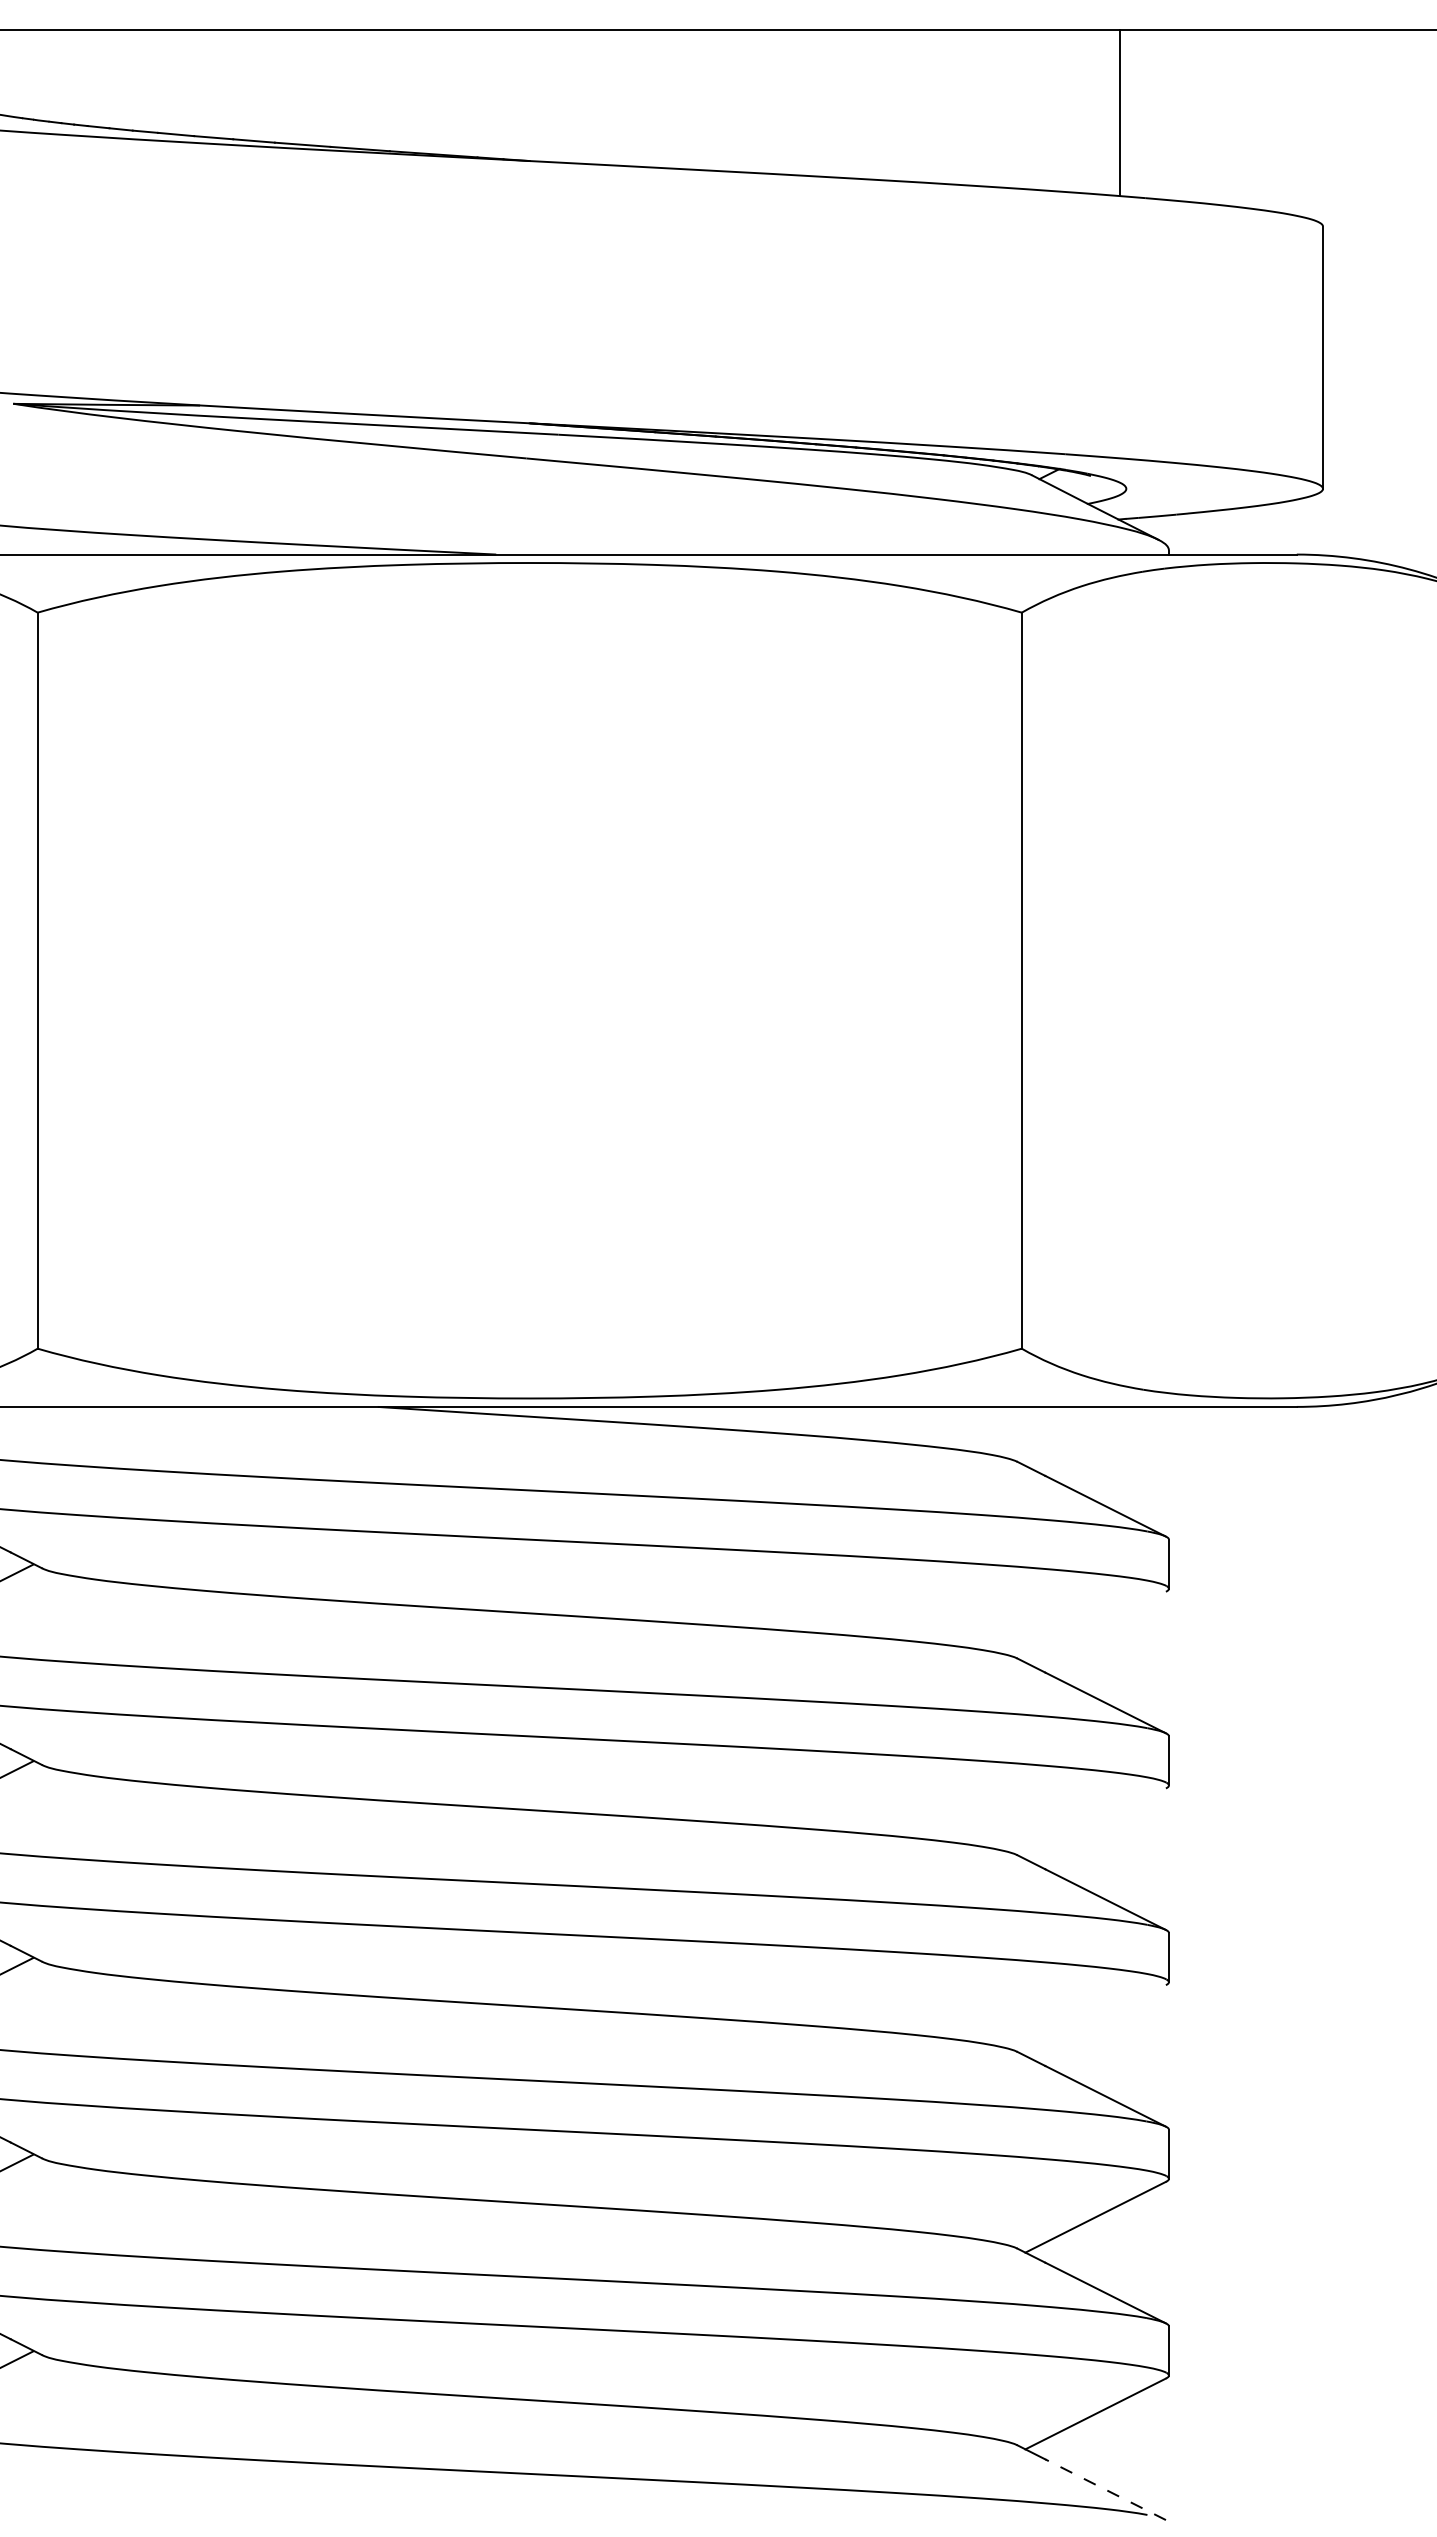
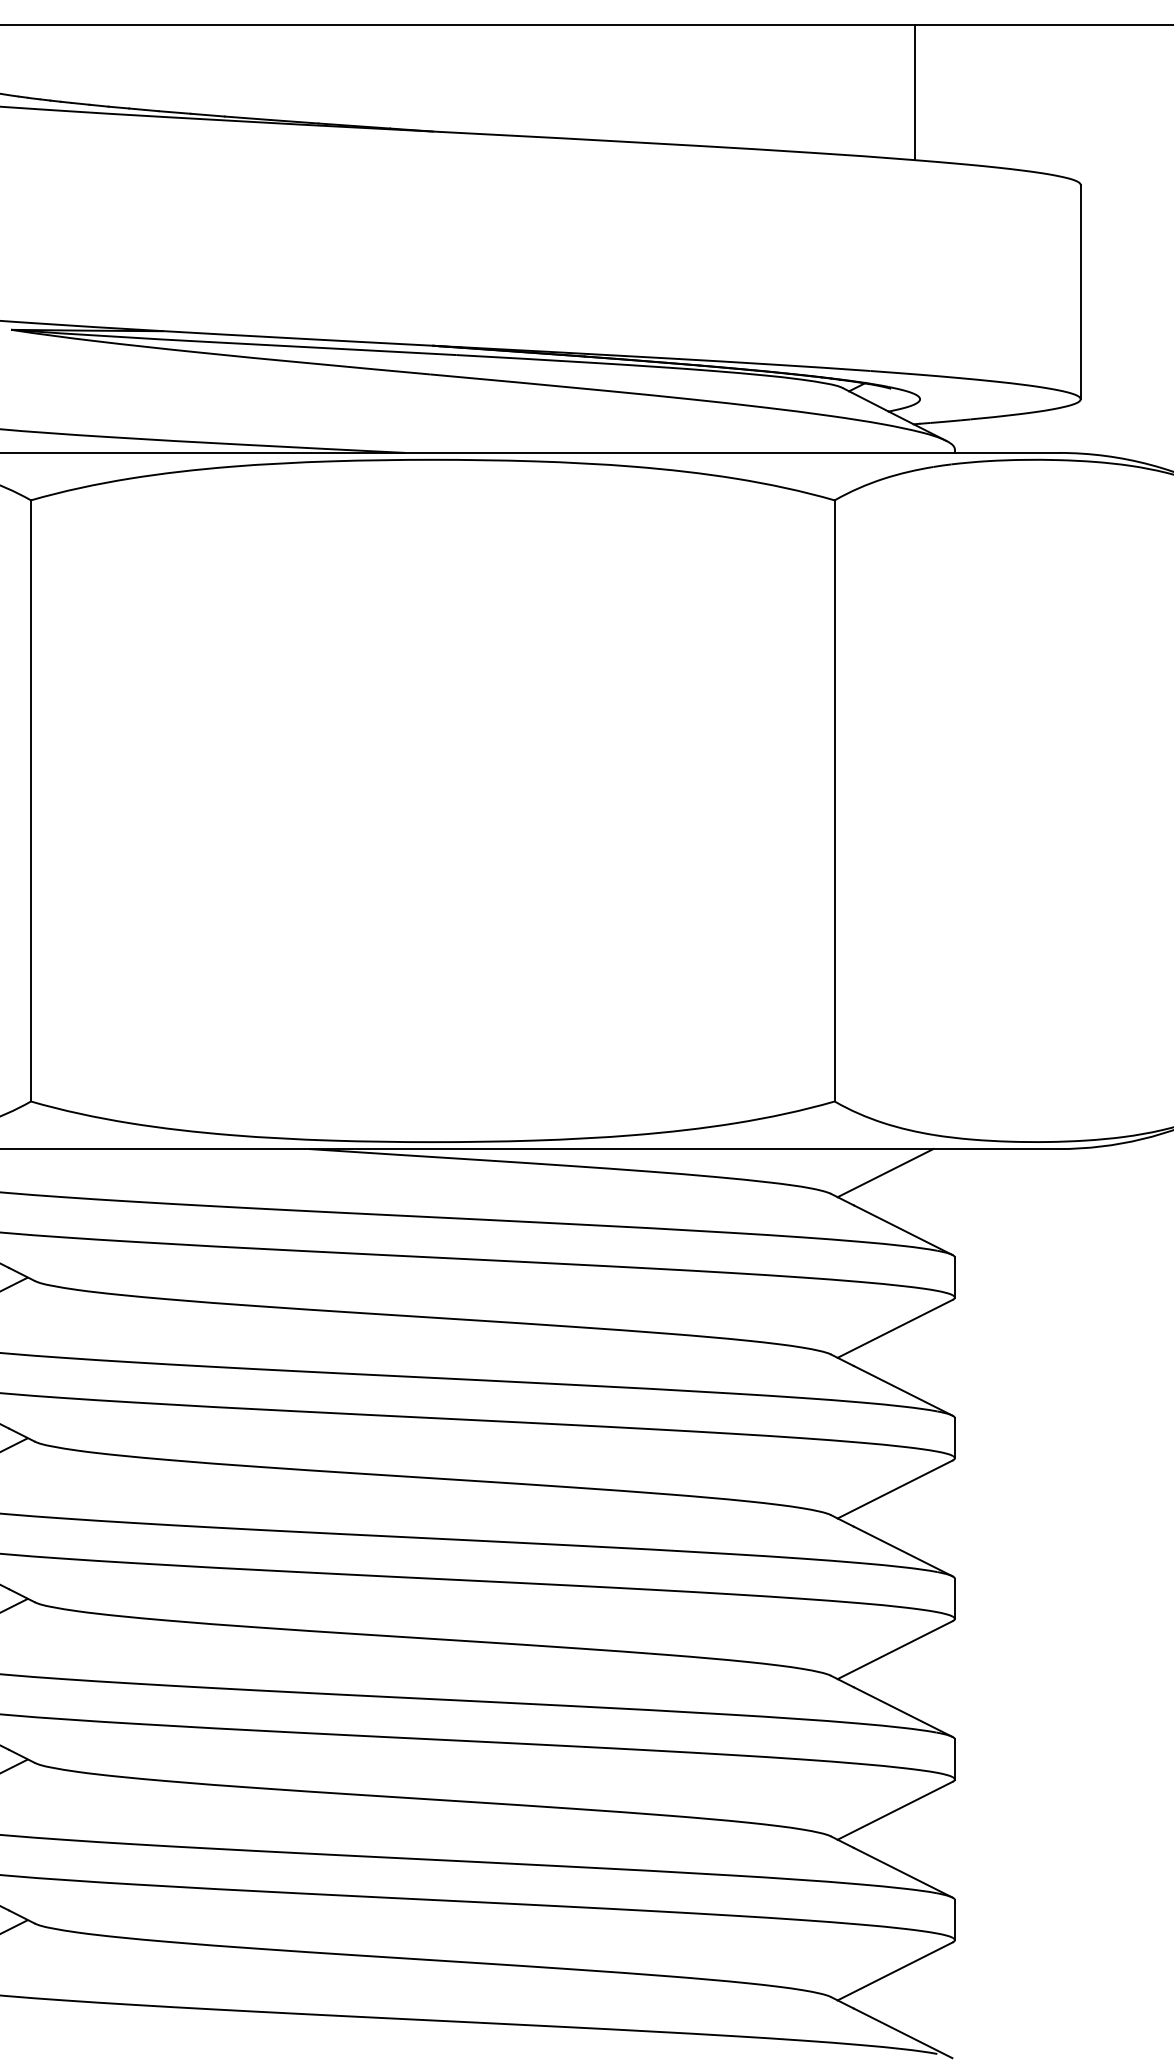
line: (1083, 1435) -> (885, 1172), added
line: (1095, 1626) -> (894, 1328), added
line: (1095, 1823) -> (894, 1489), added
line: (1095, 2020) -> (894, 1650), added
line: (1105, 2489) -> (903, 2033), dashed -> solid

